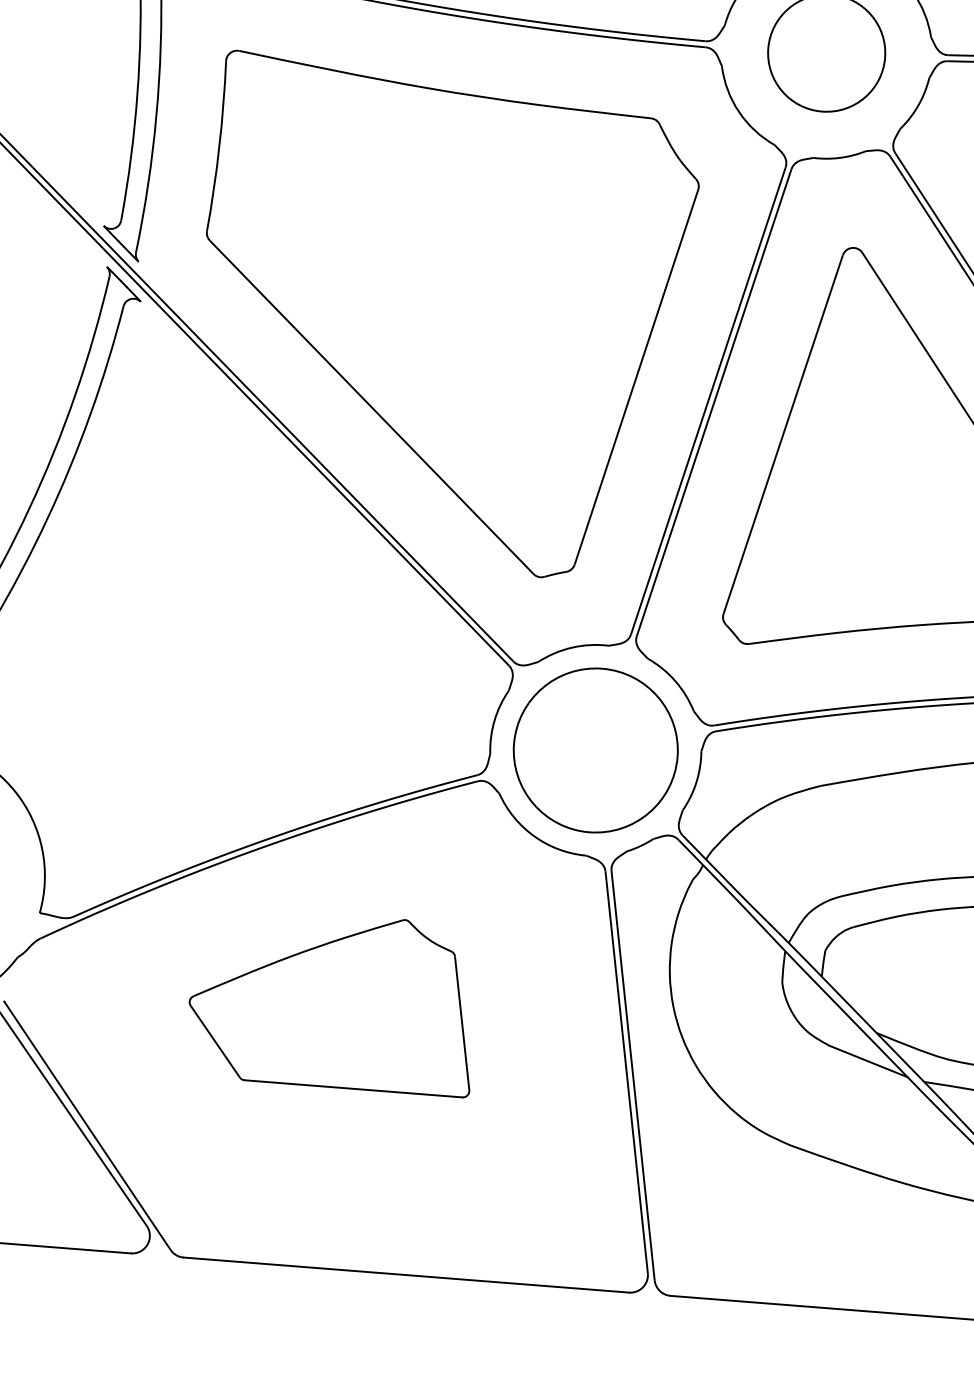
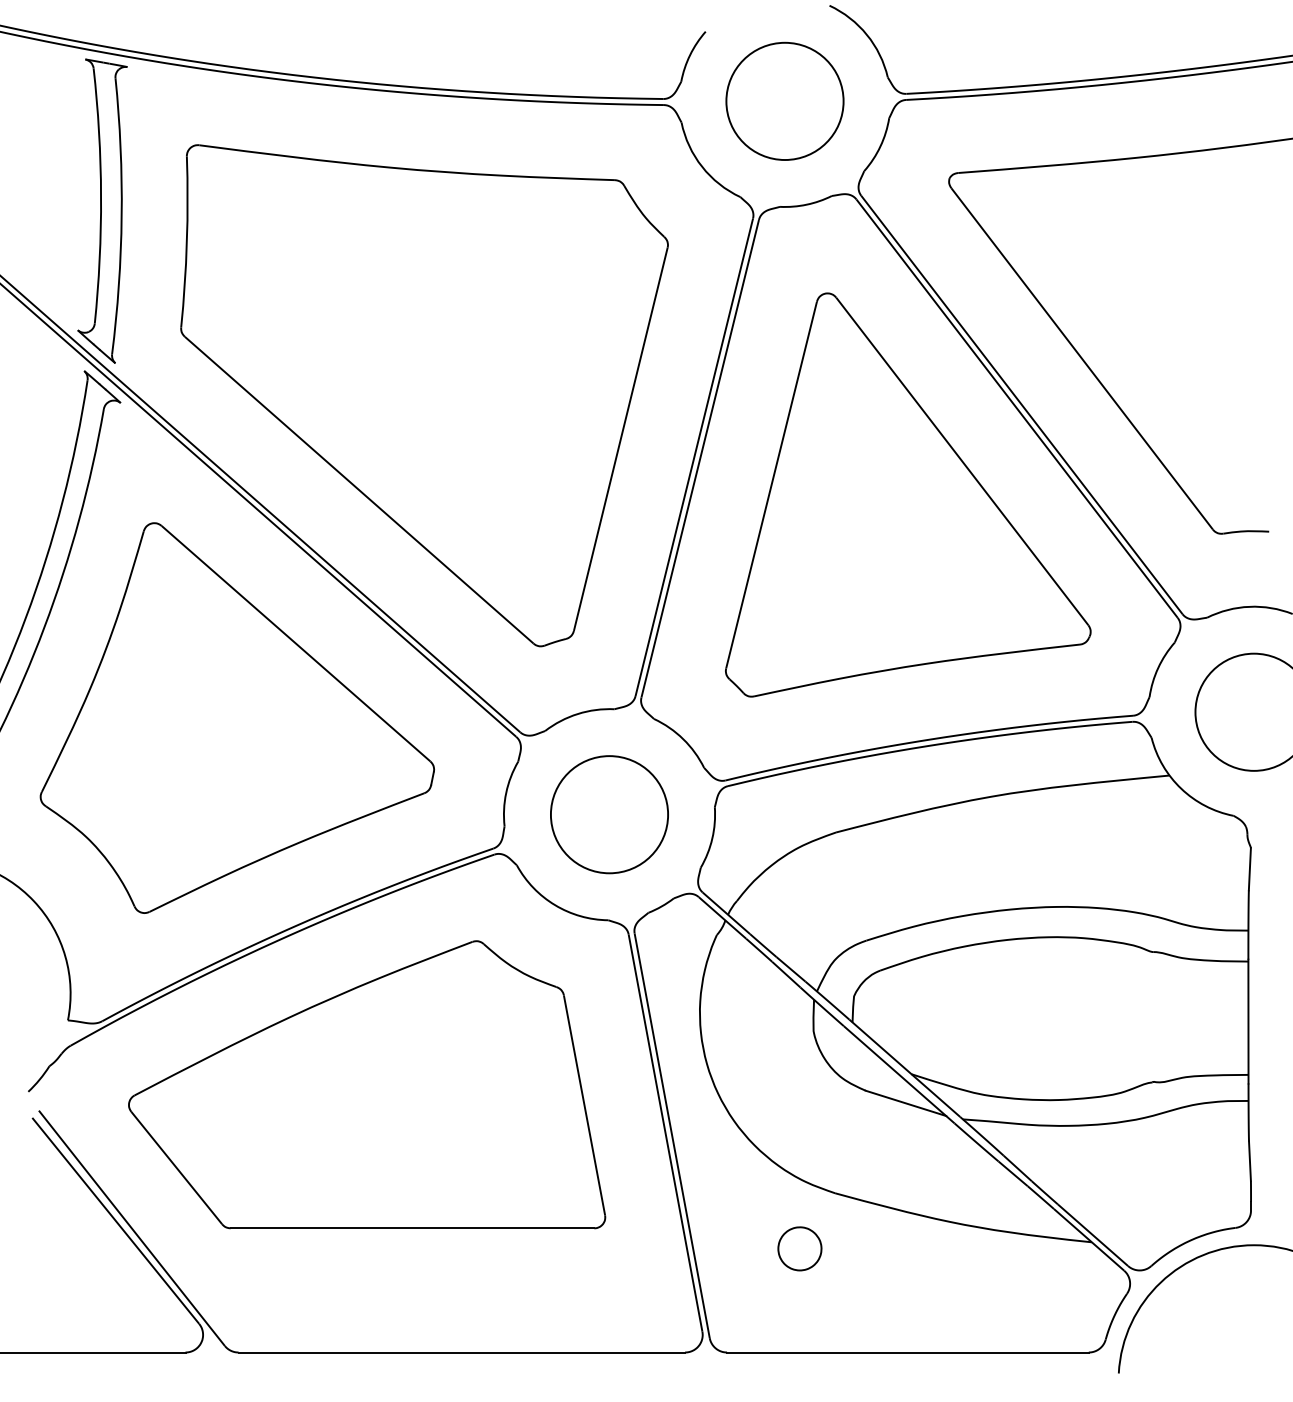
part: (231, 624) -> (236, 717), added
circle: (595, 750) -> (609, 814), size x0.71
part: (333, 1000) -> (367, 1084), size x1.67
part: (751, 1197) -> (799, 1248), added

